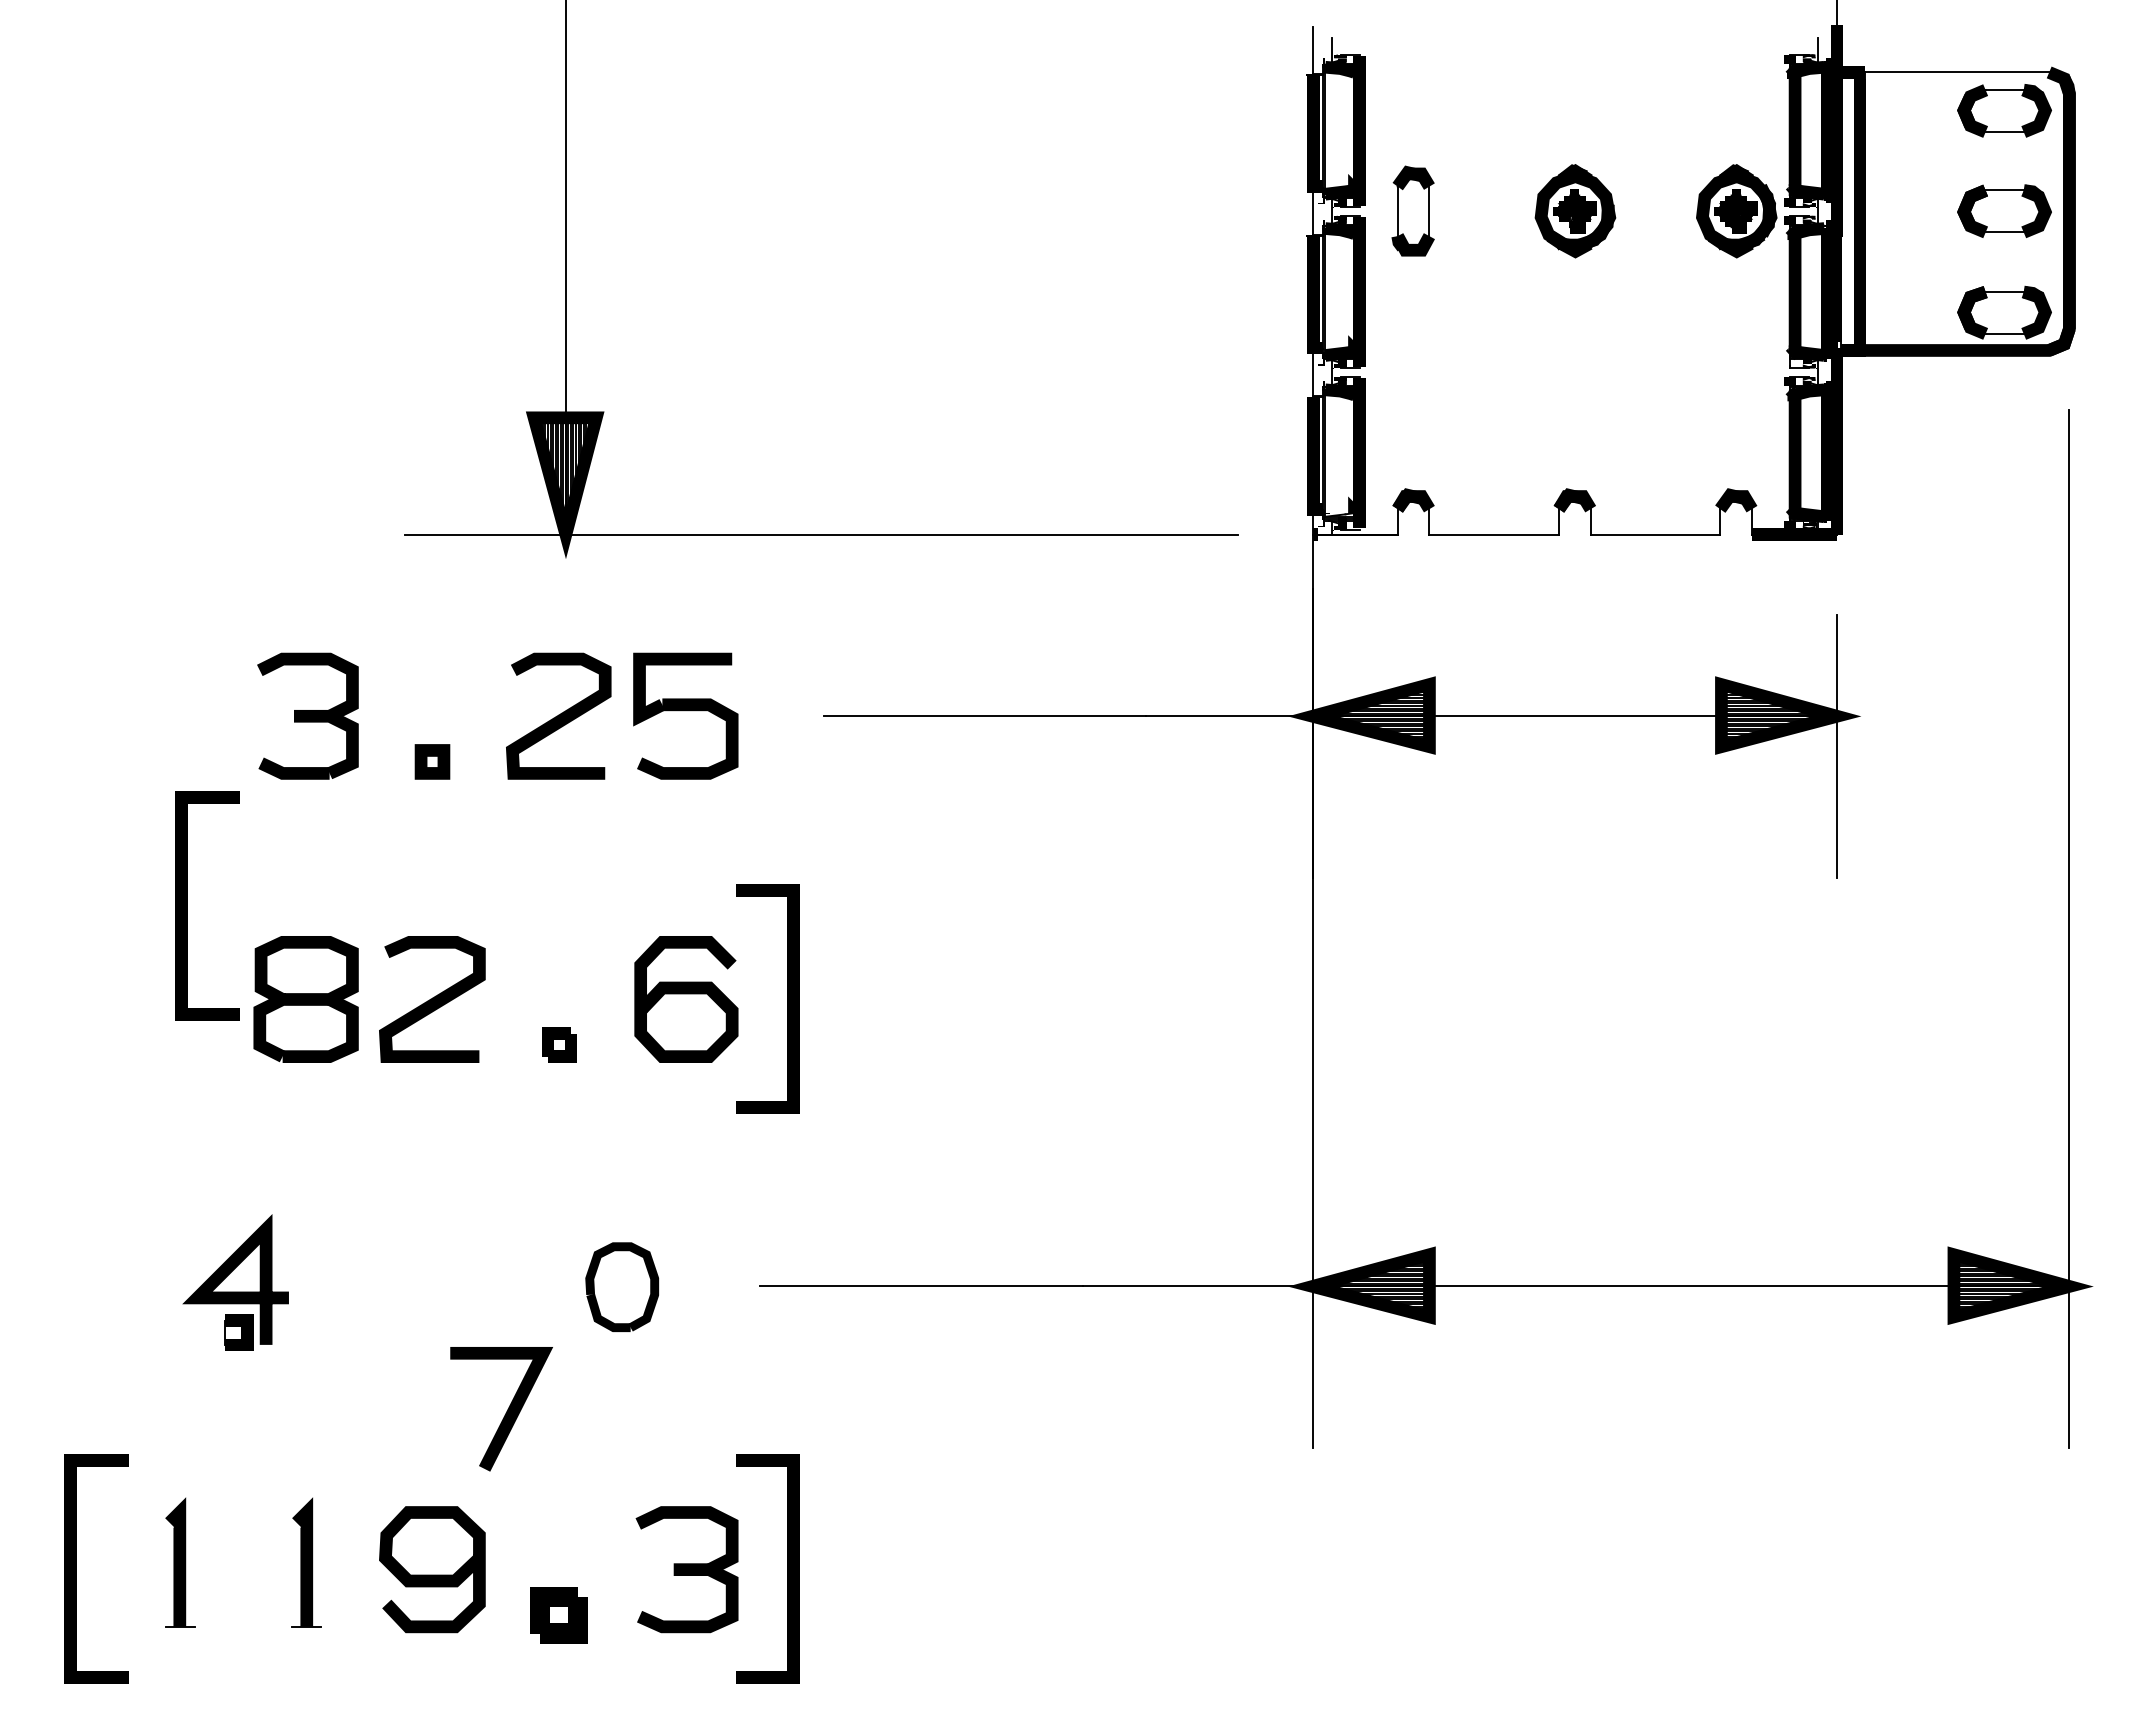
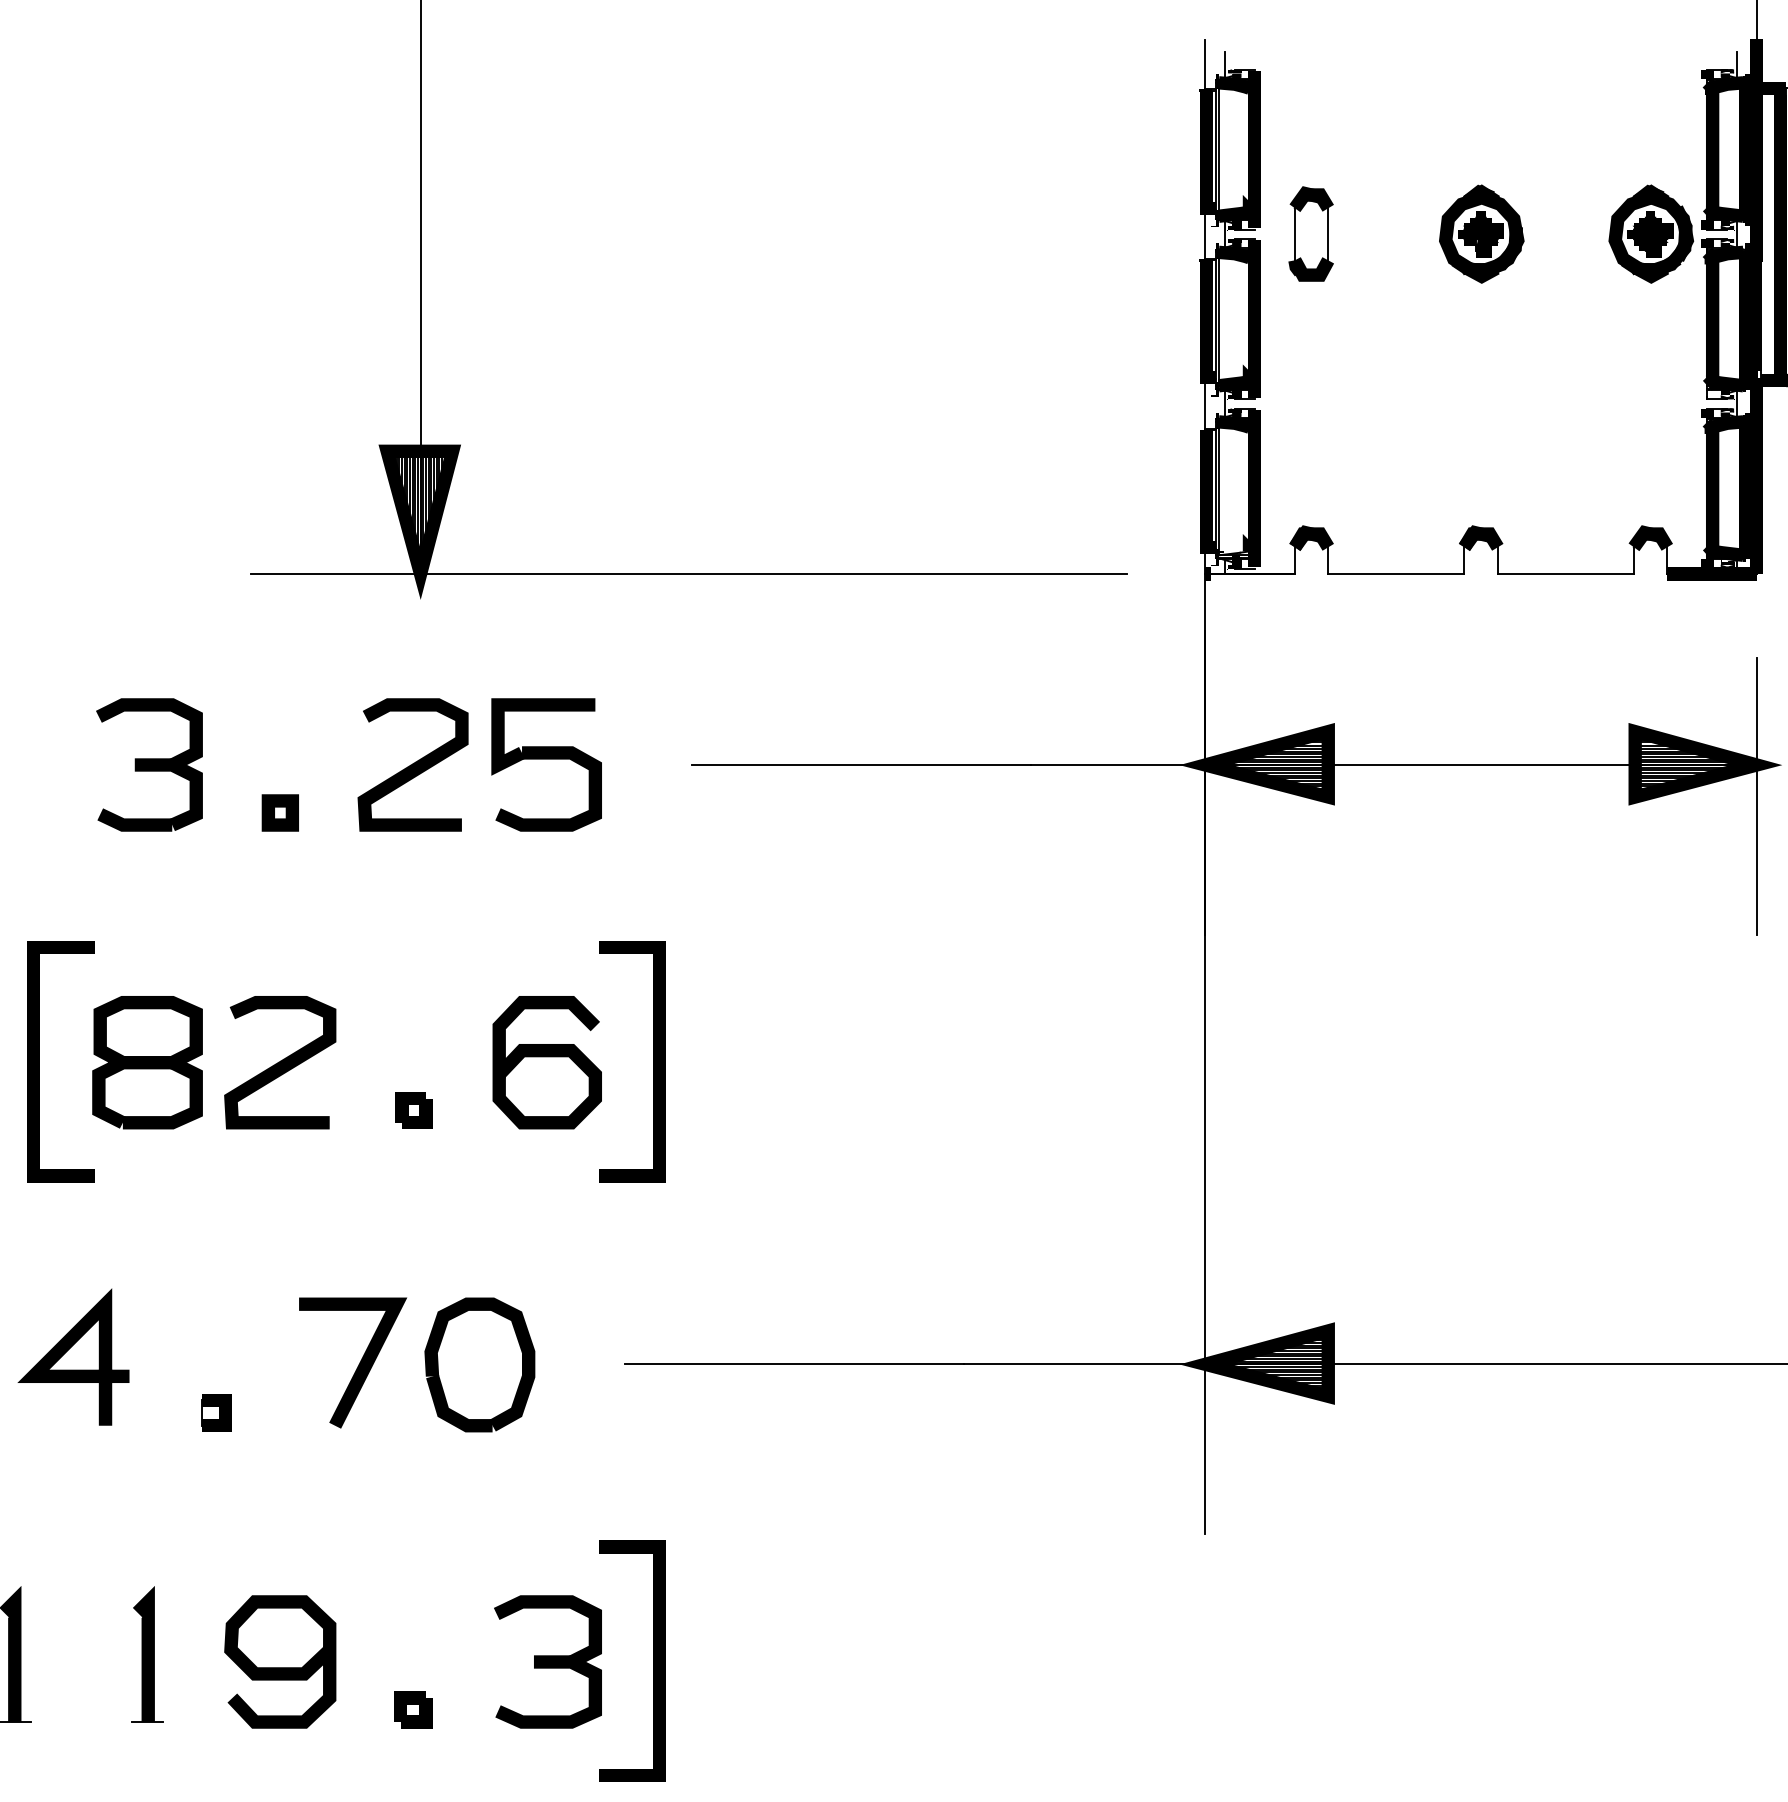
line: (187, 905) -> (39, 1061), moved
part: (621, 1287) -> (479, 1365), size x1.43
part: (238, 1332) -> (216, 1412), moved
line: (506, 1411) -> (358, 1365), moved
part: (558, 1615) -> (412, 1710), size x0.62

